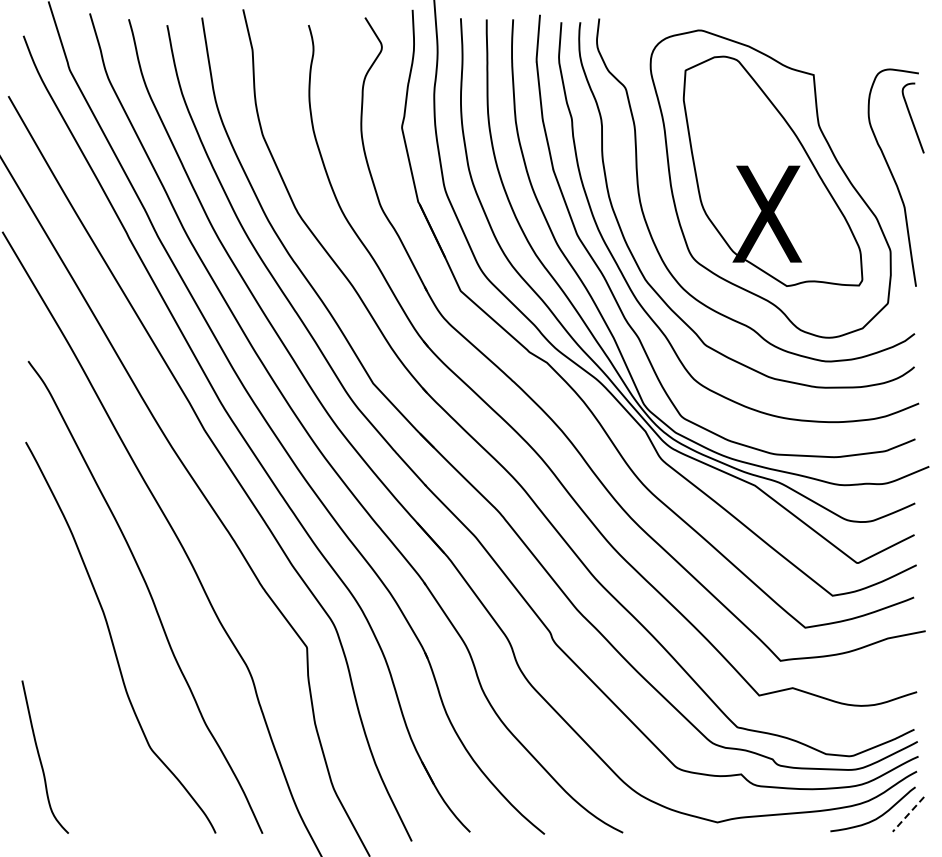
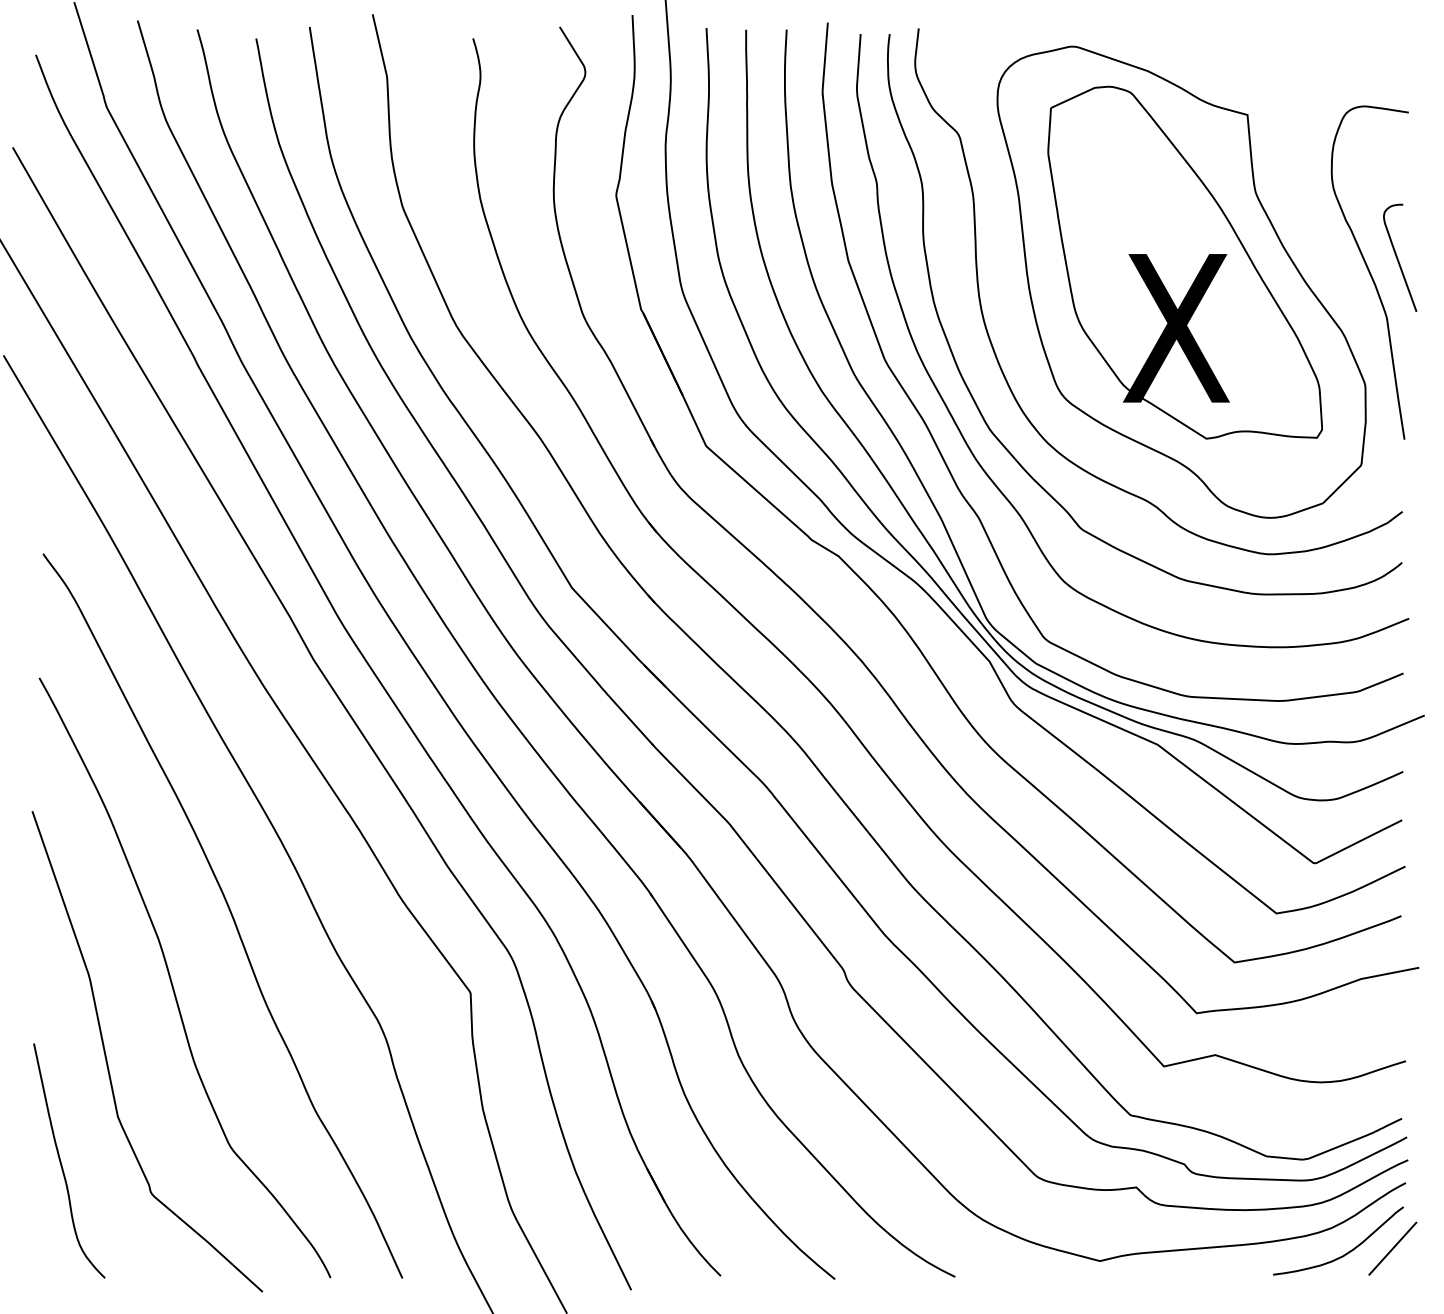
curve: (911, 117) -> (1397, 256), moved
curve: (70, 689) -> (107, 1057), added
line: (908, 814) -> (1392, 1248), dashed -> solid

